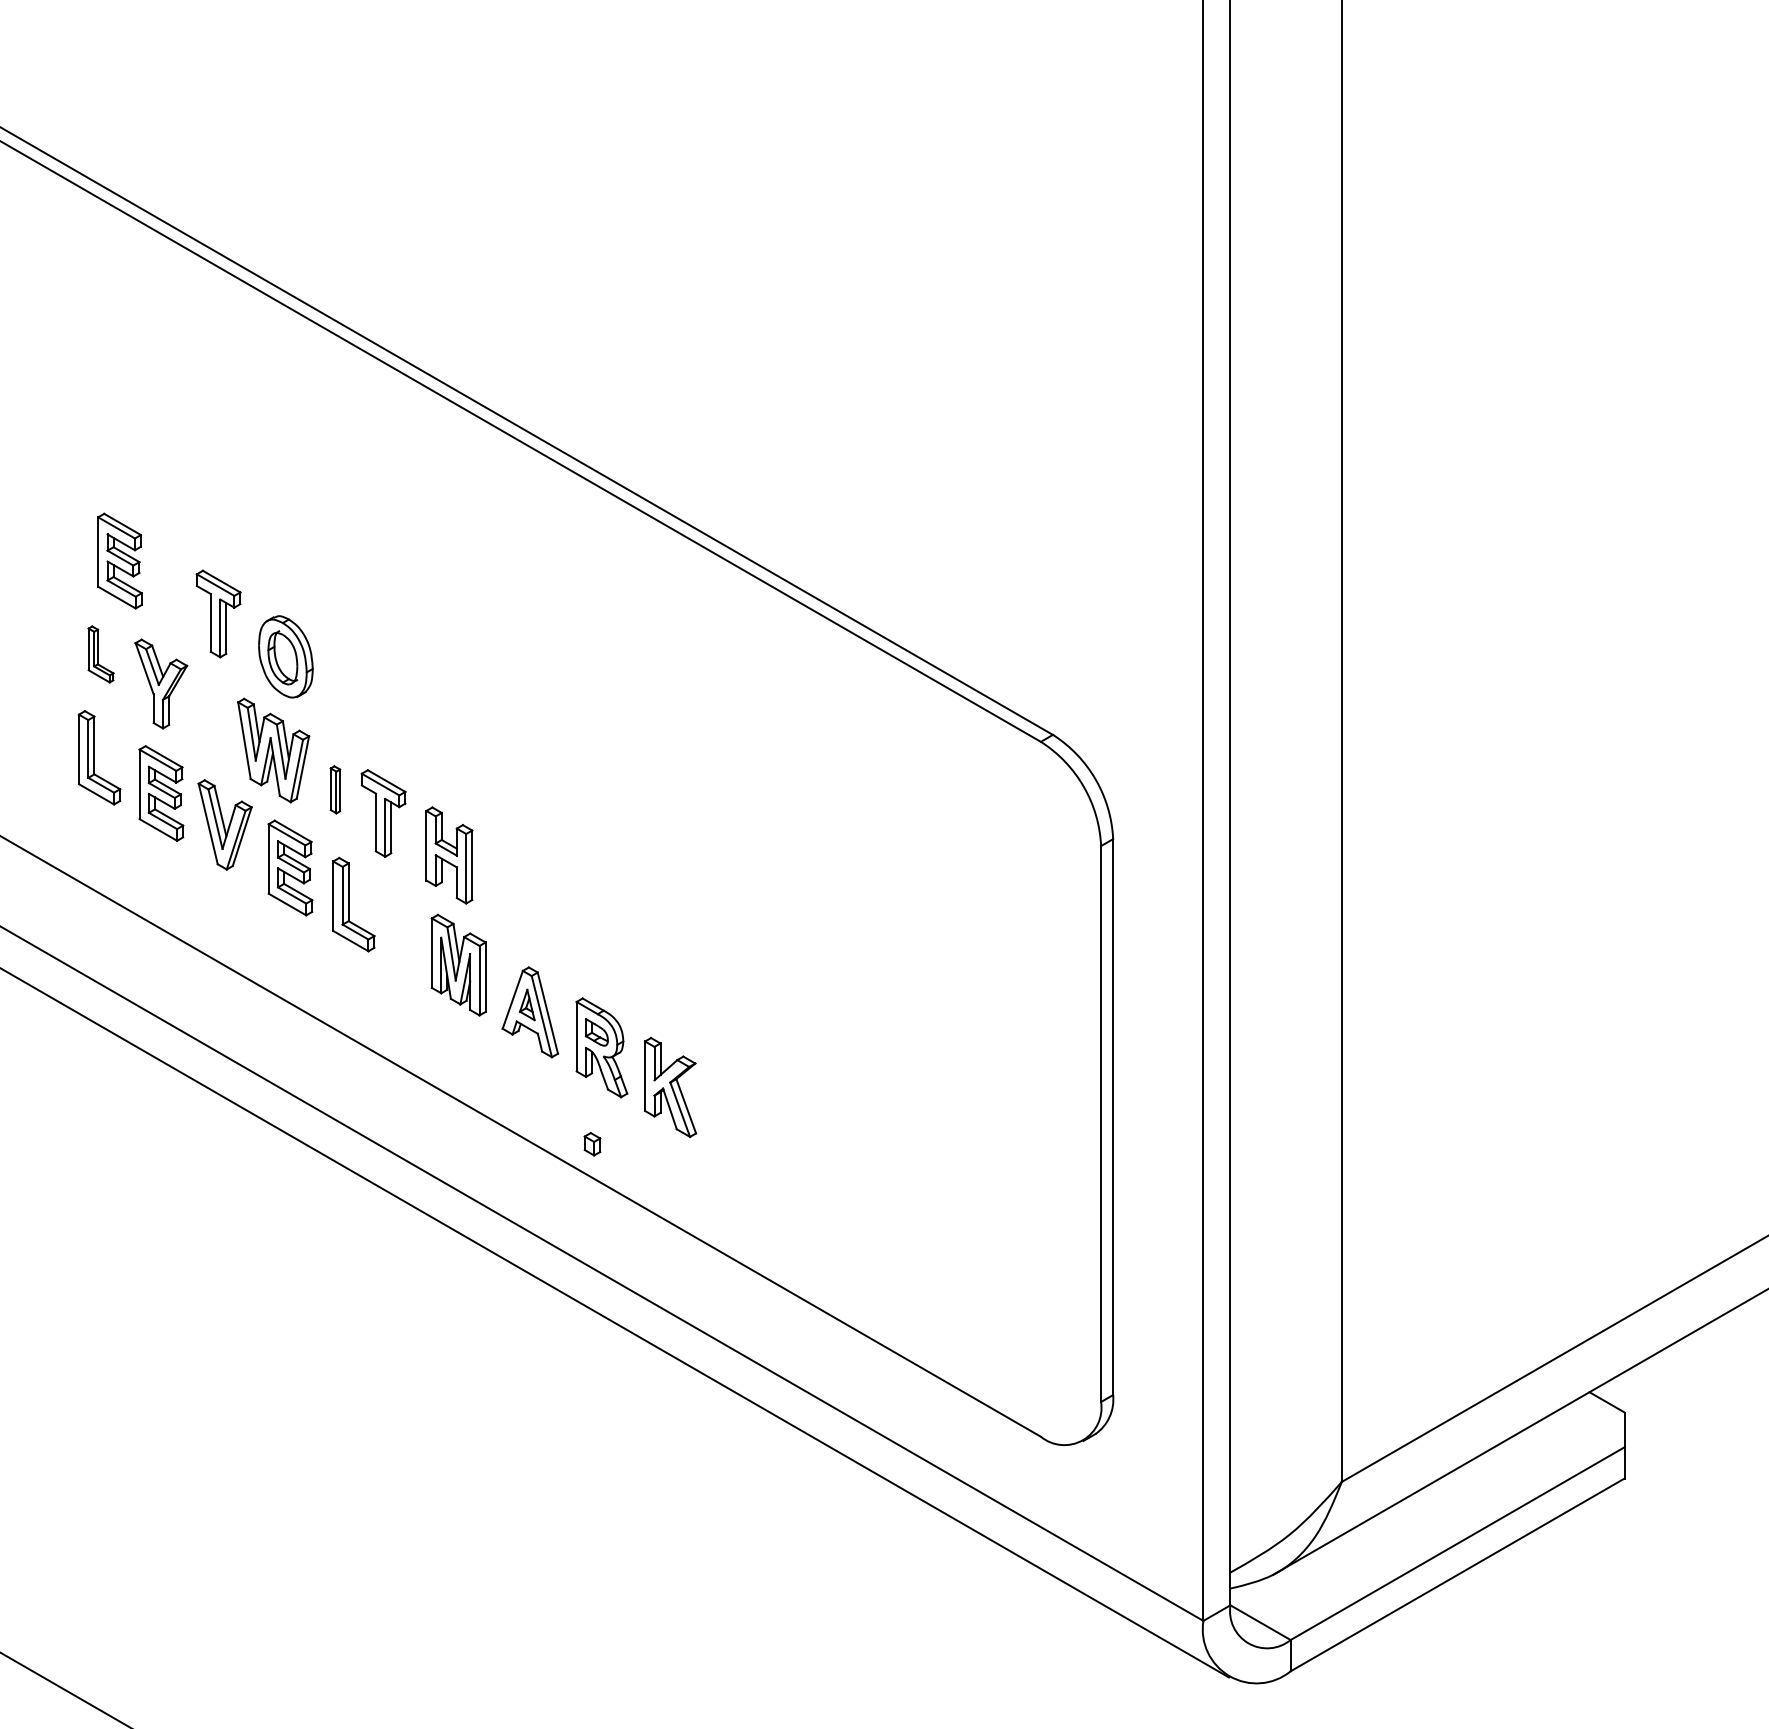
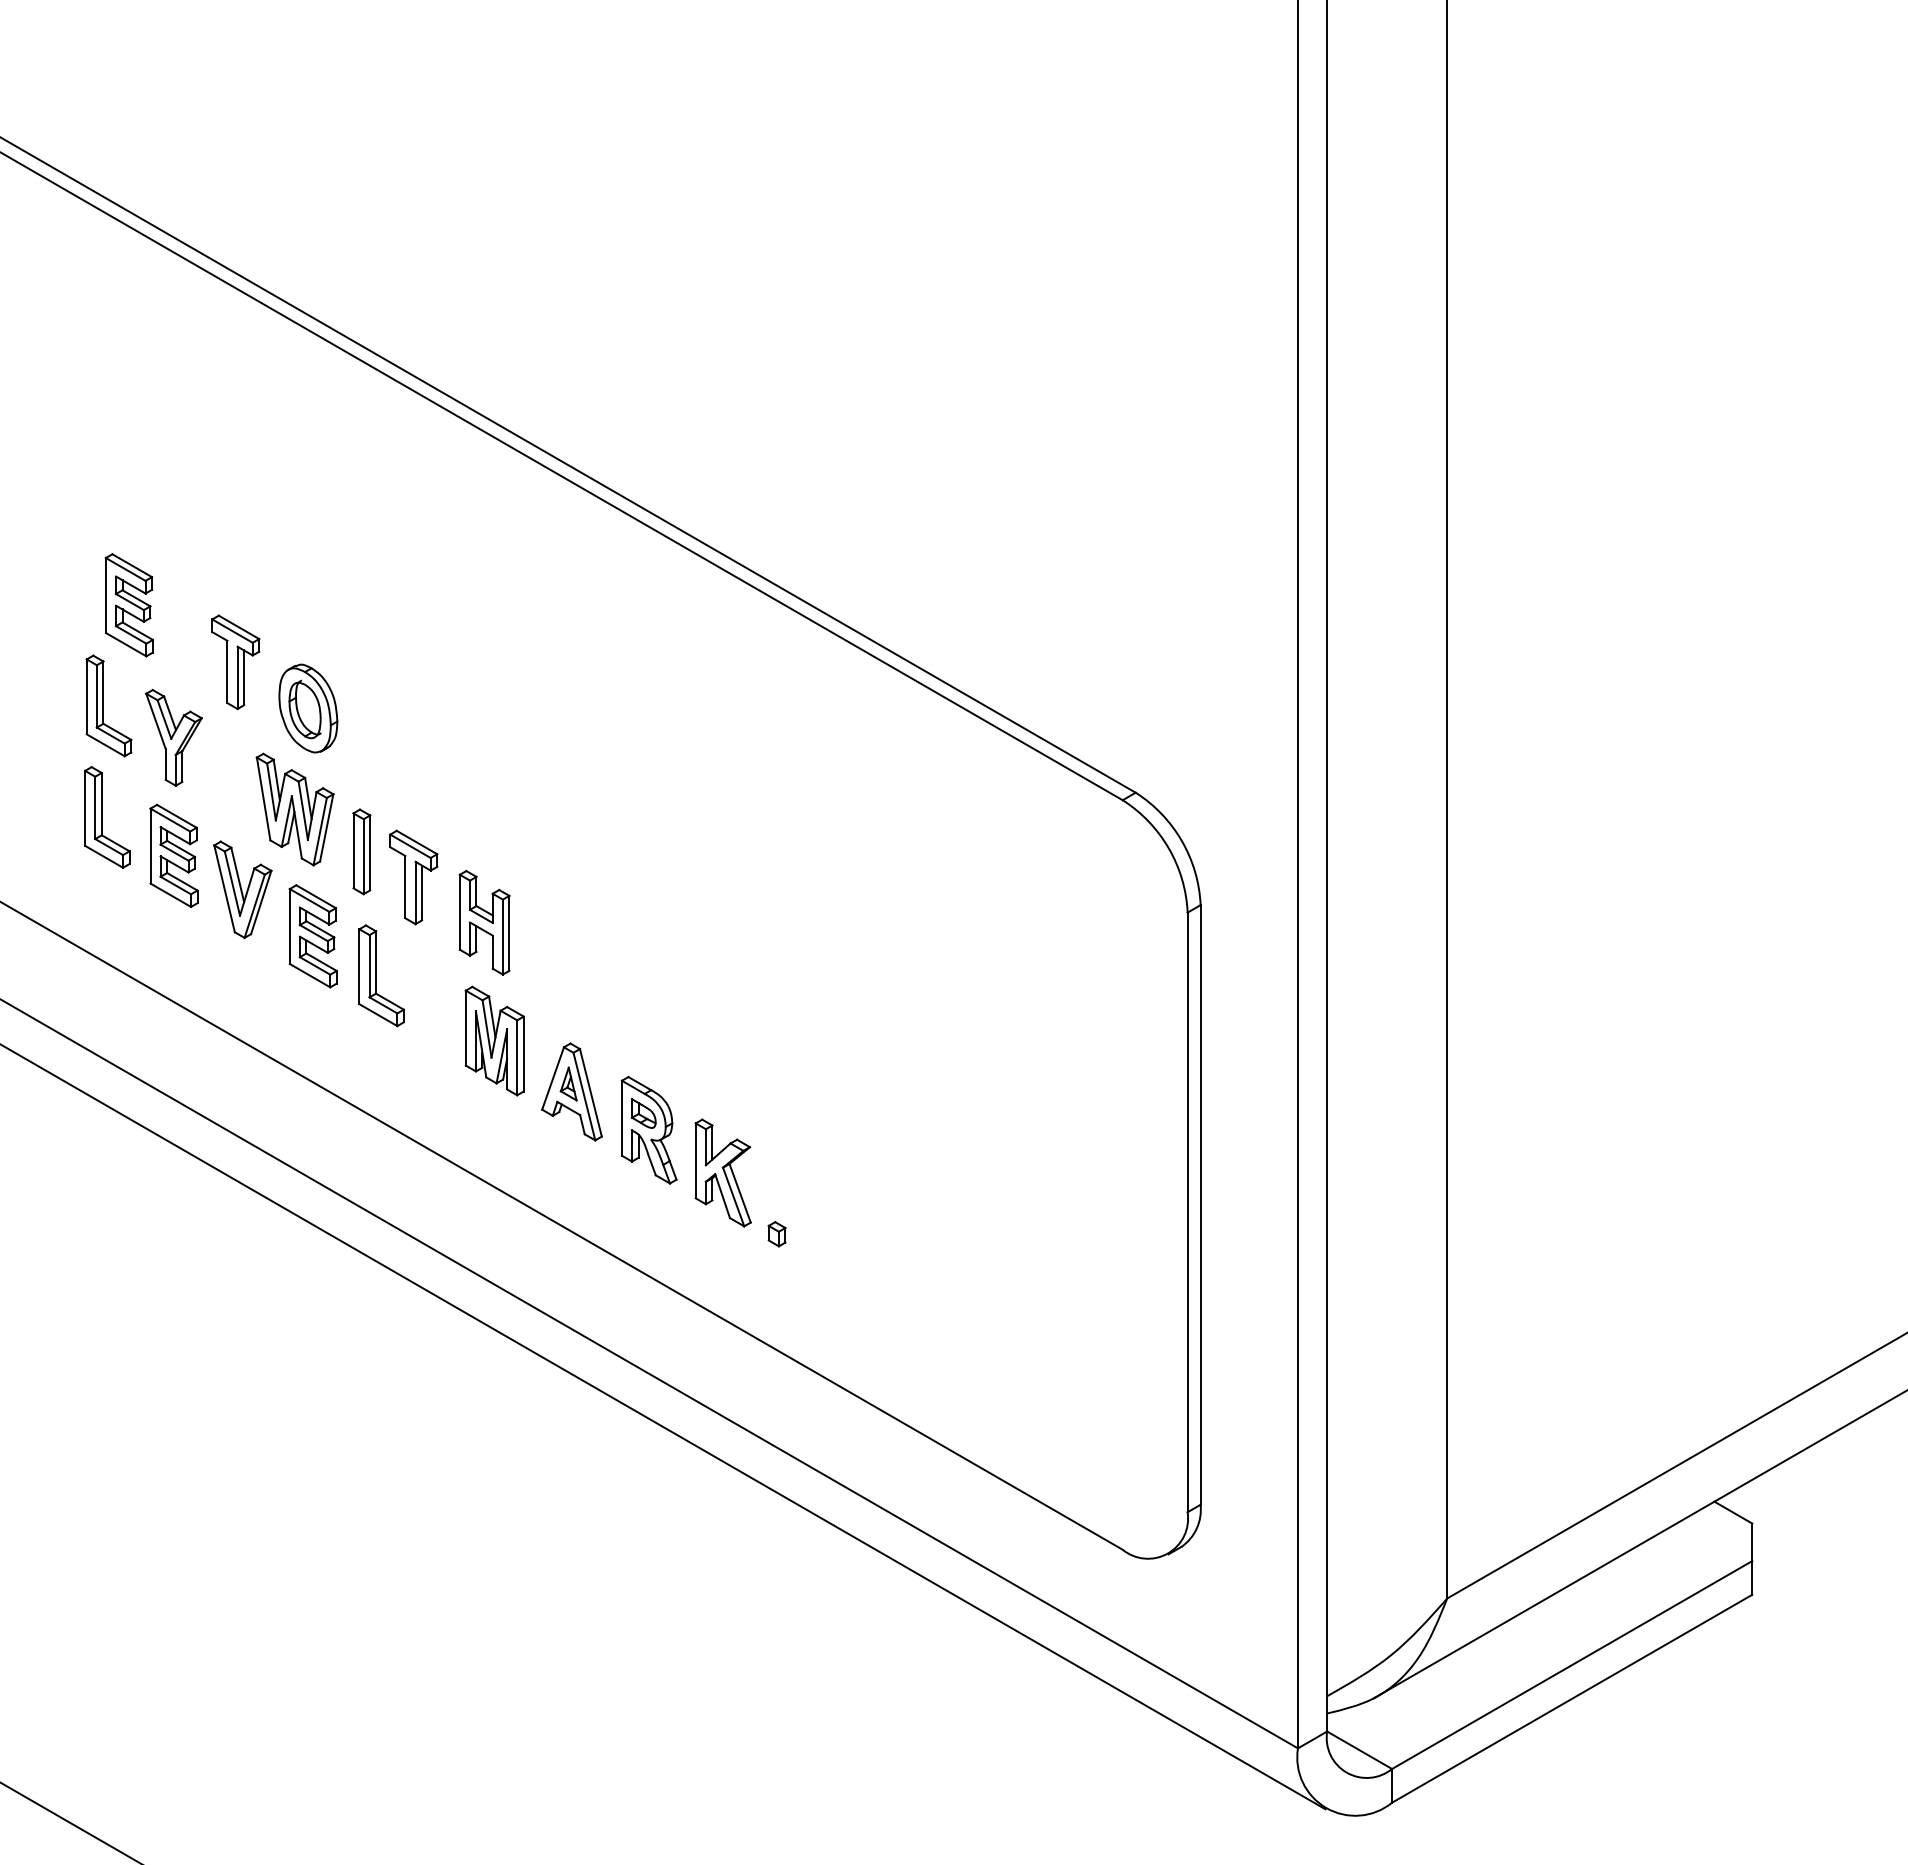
part: (100, 654) -> (108, 705), size x1.67
part: (335, 789) -> (361, 851), size x1.67
part: (592, 1144) -> (777, 1234), moved

